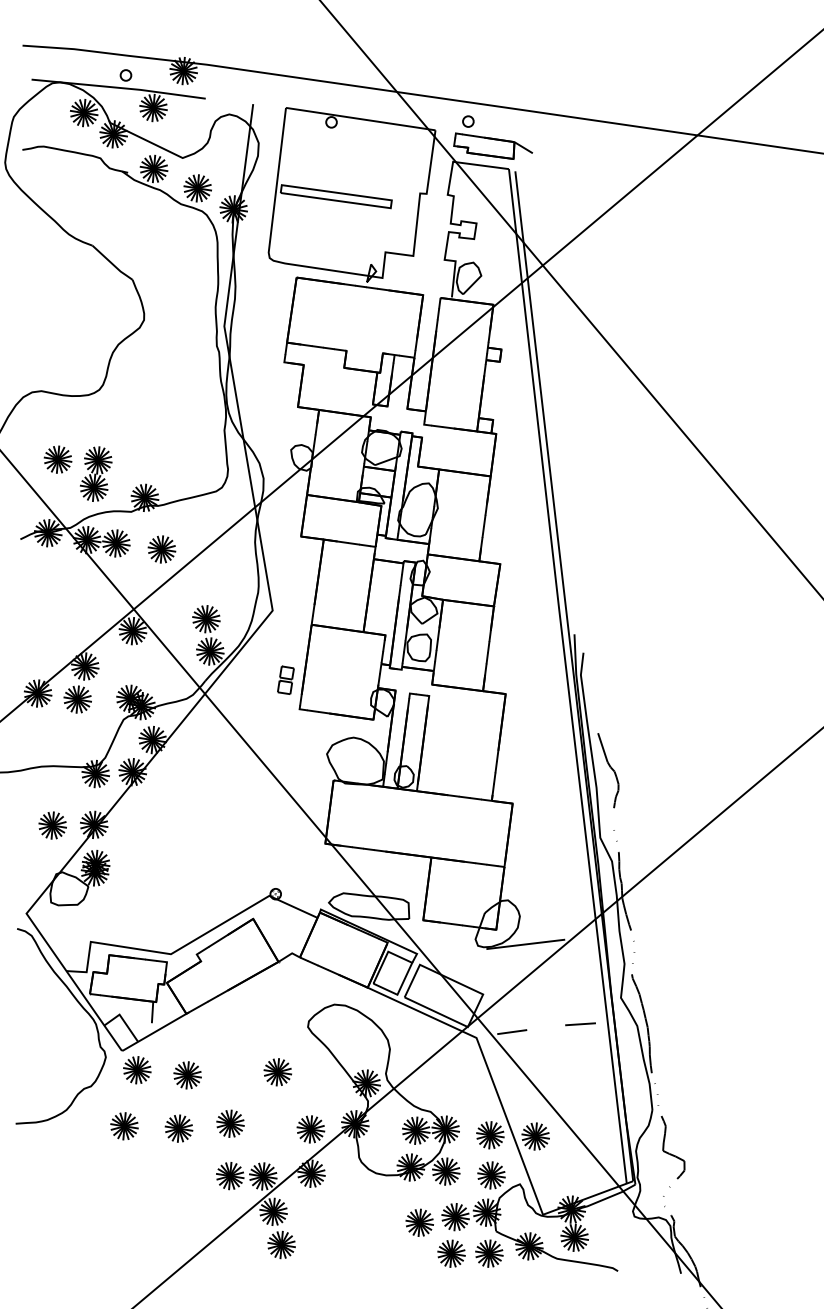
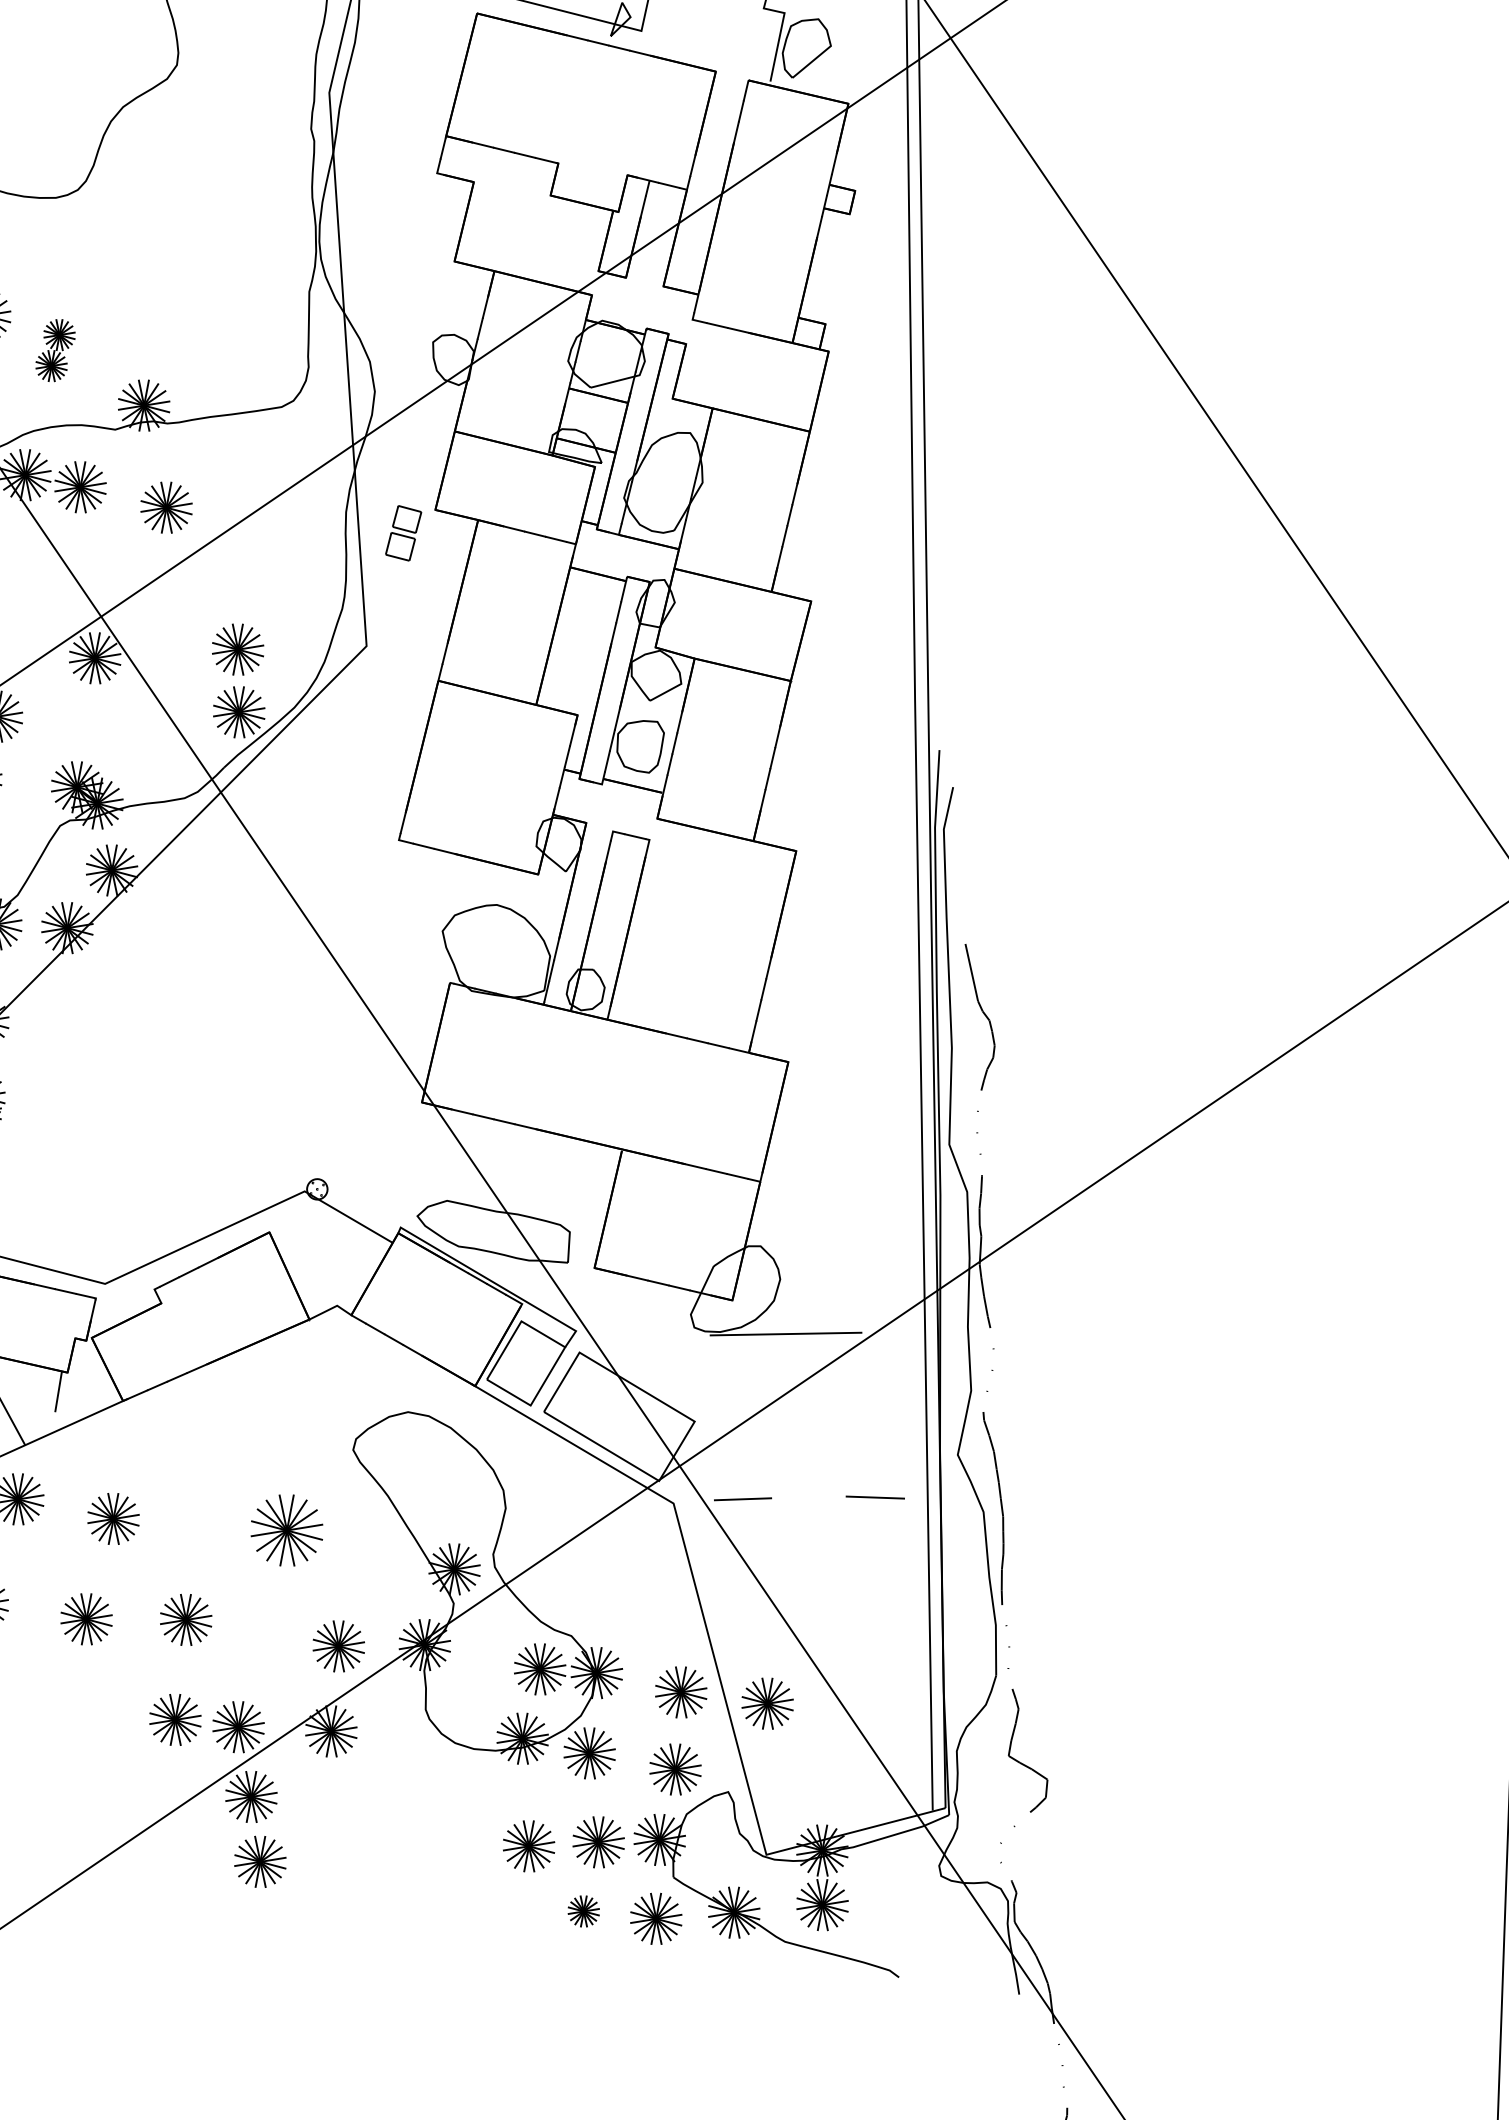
part: (96, 473) -> (56, 349), size x0.6
part: (285, 679) -> (402, 531), moved
part: (277, 1072) -> (285, 1530), size x1.4
part: (451, 1253) -> (583, 1911), size x0.6

